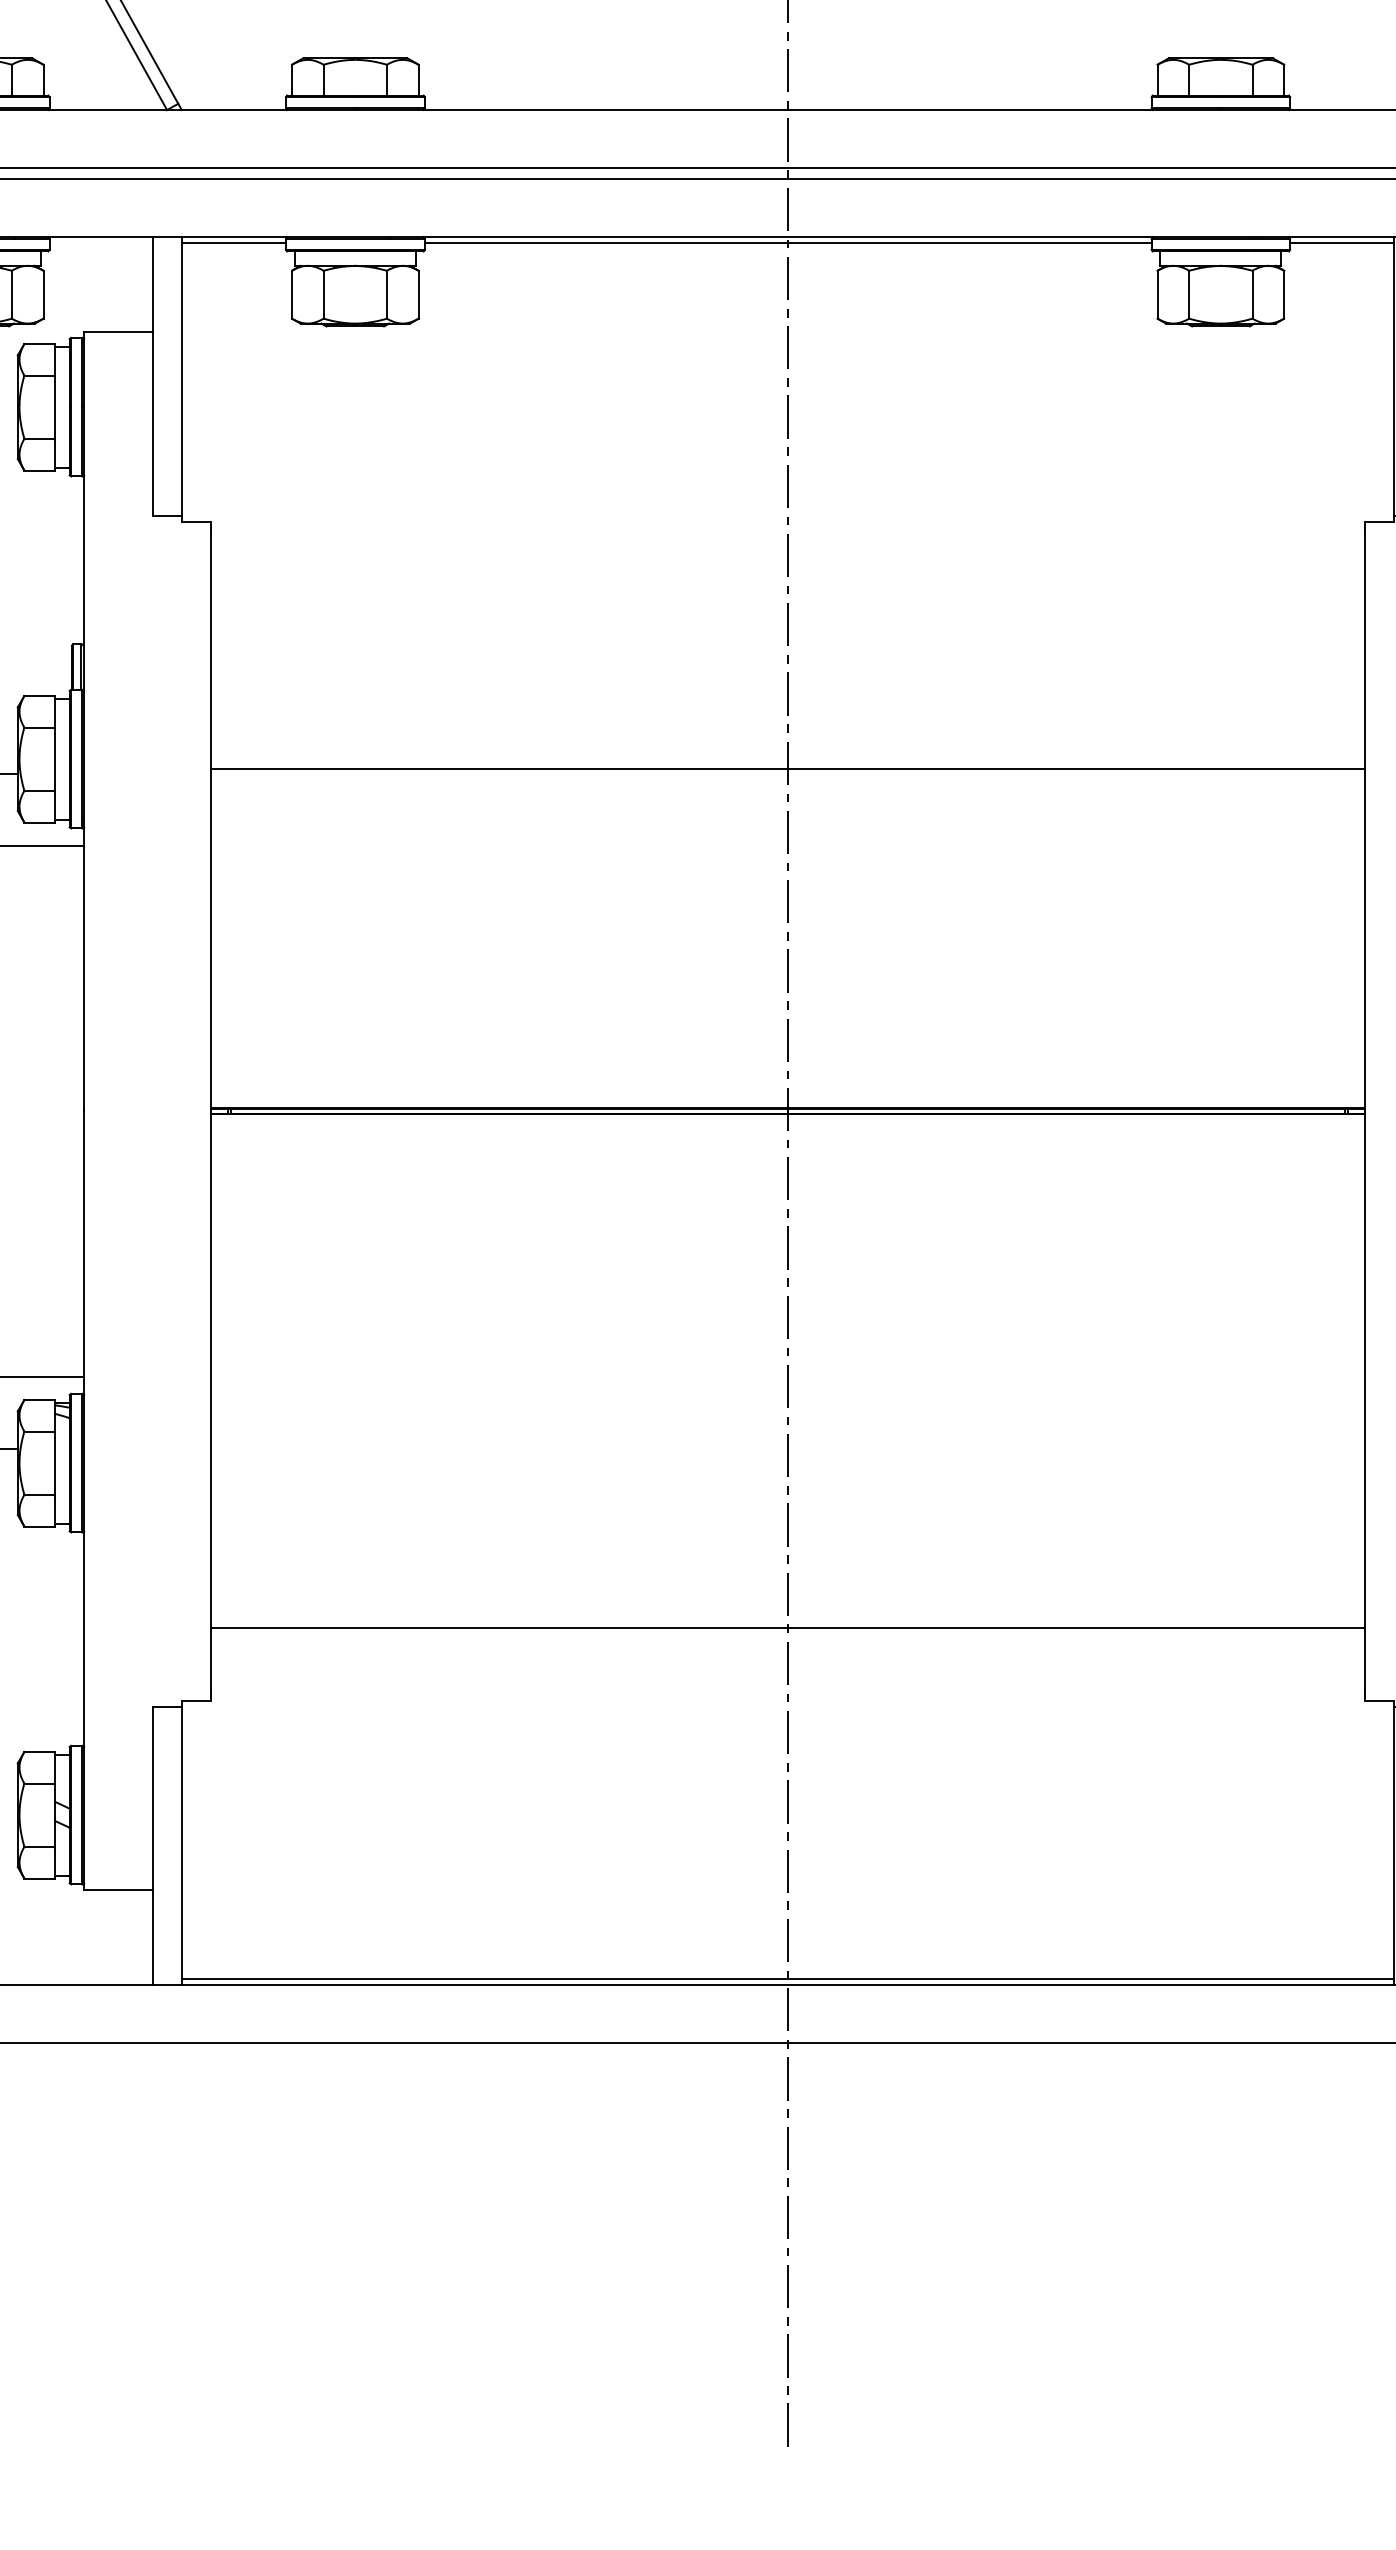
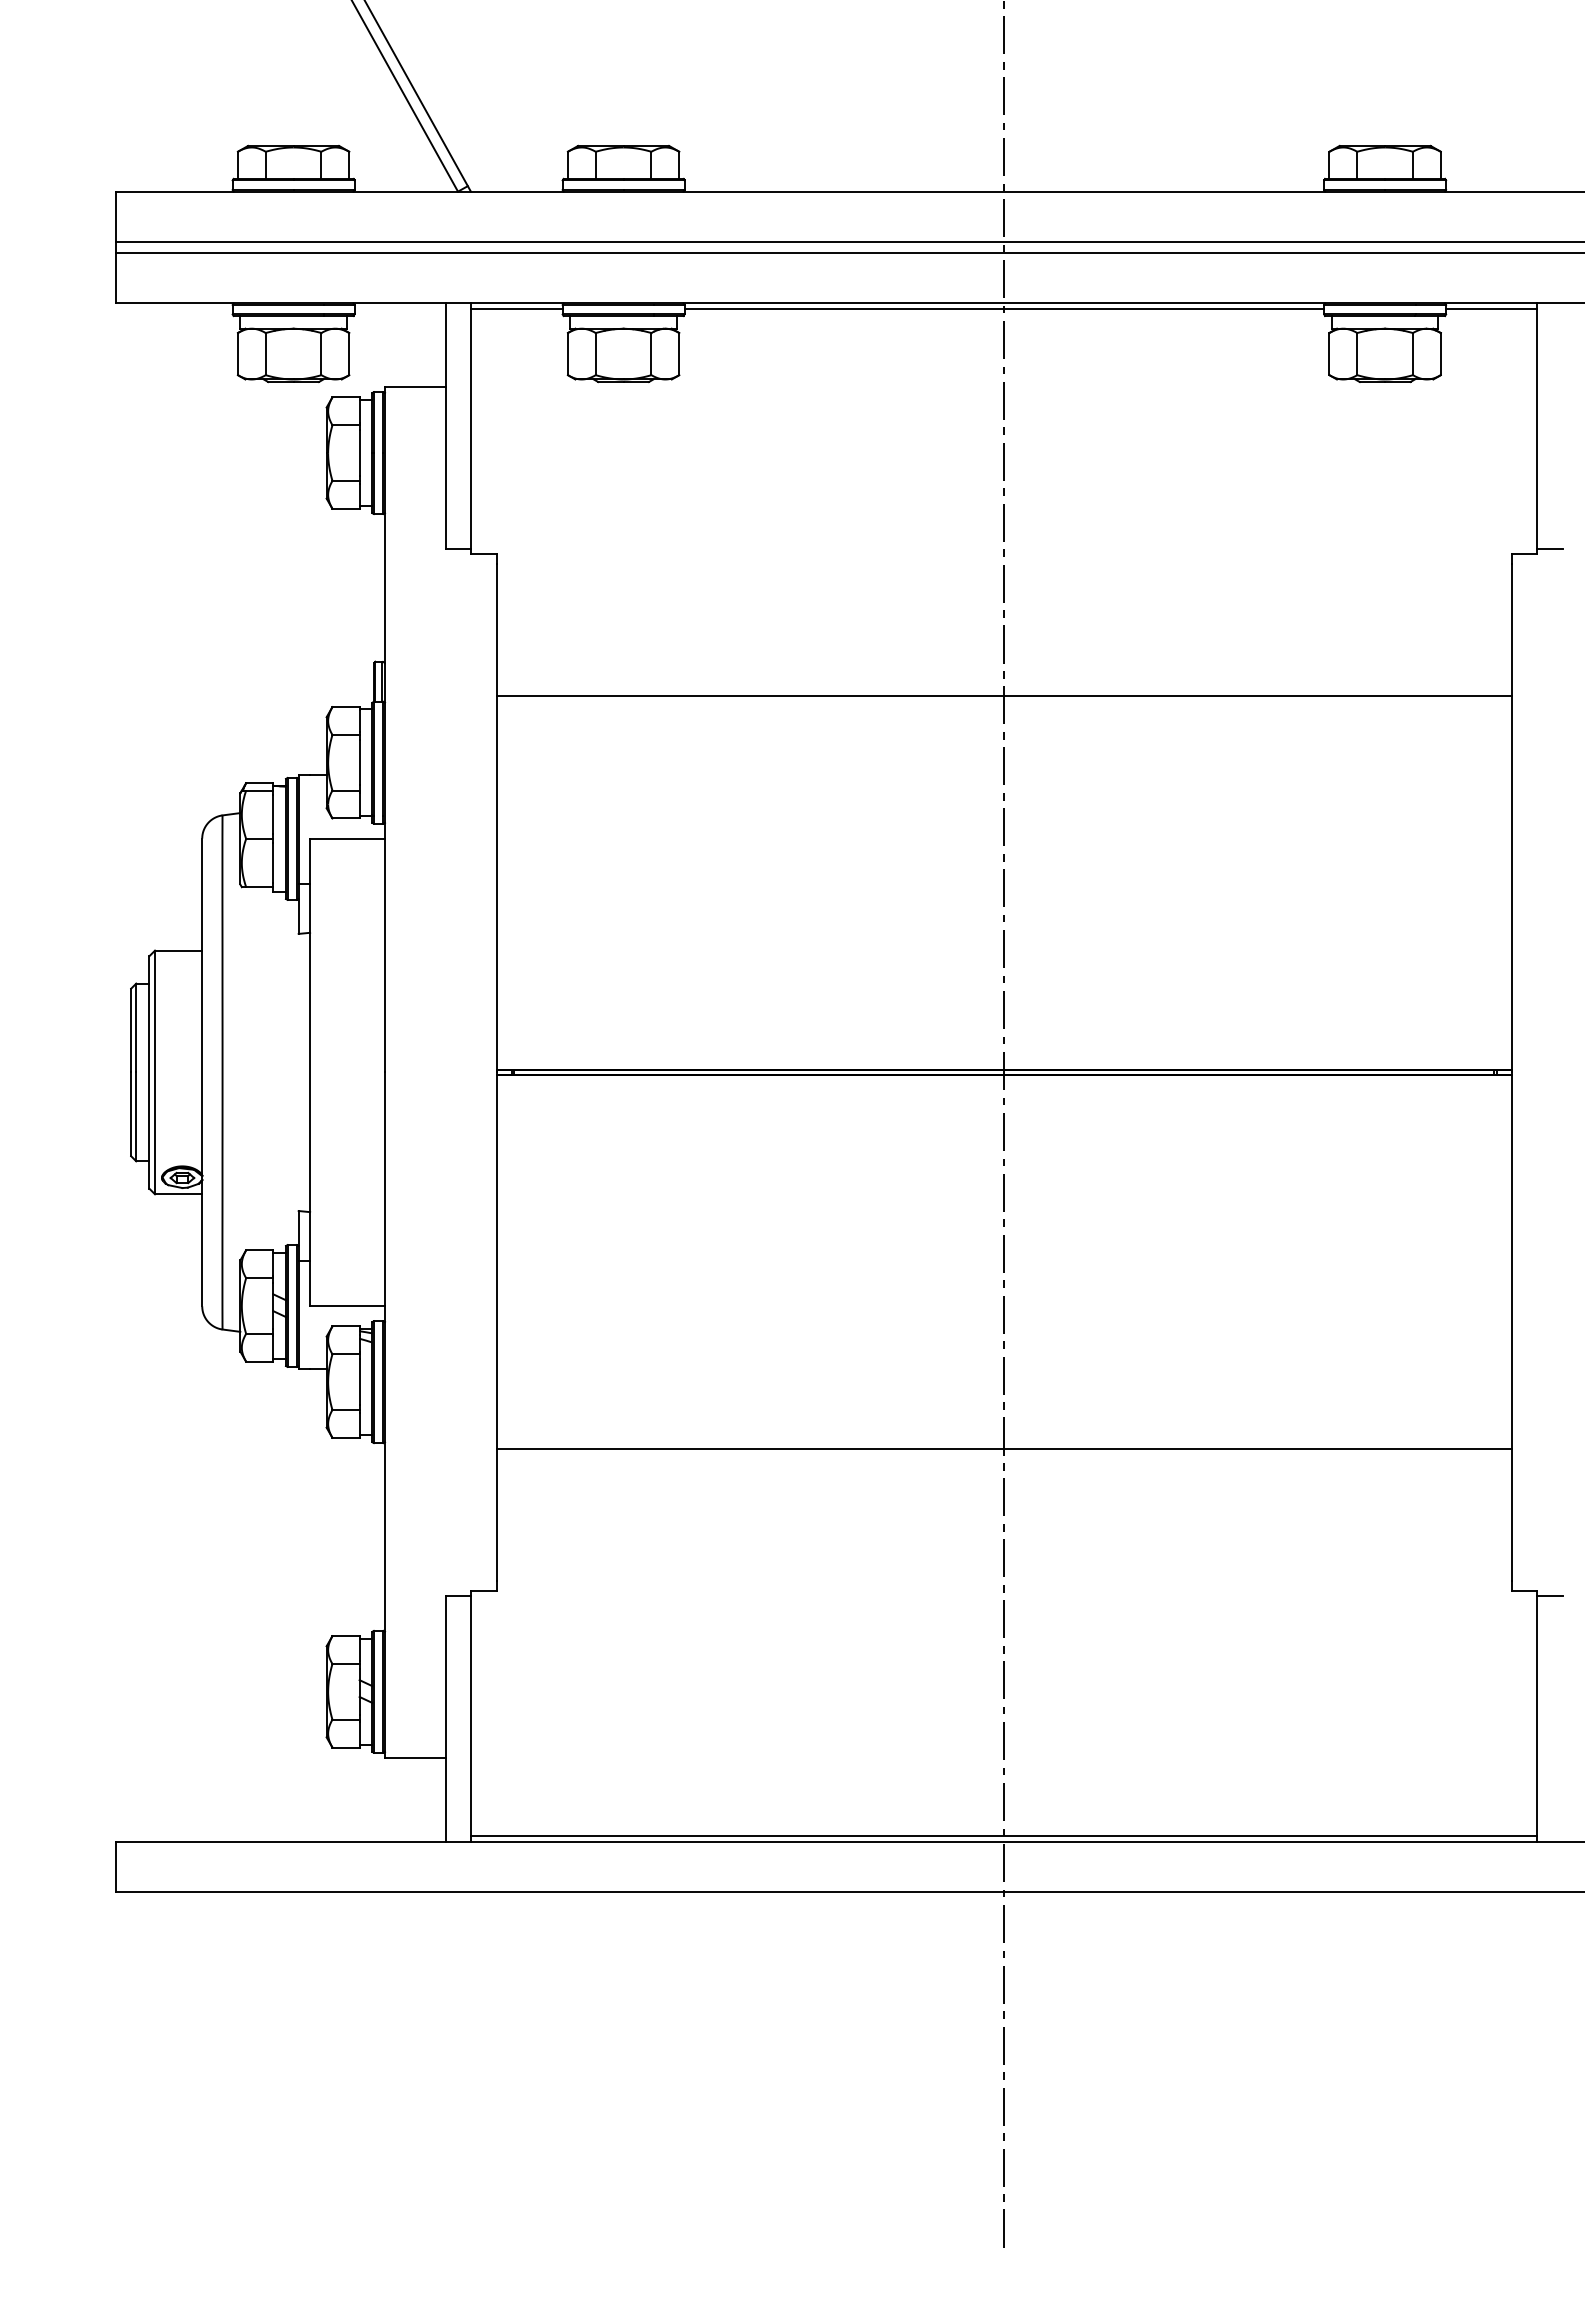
line: (788, 769) -> (1004, 695), moved
line: (788, 1628) -> (1004, 1449), moved

